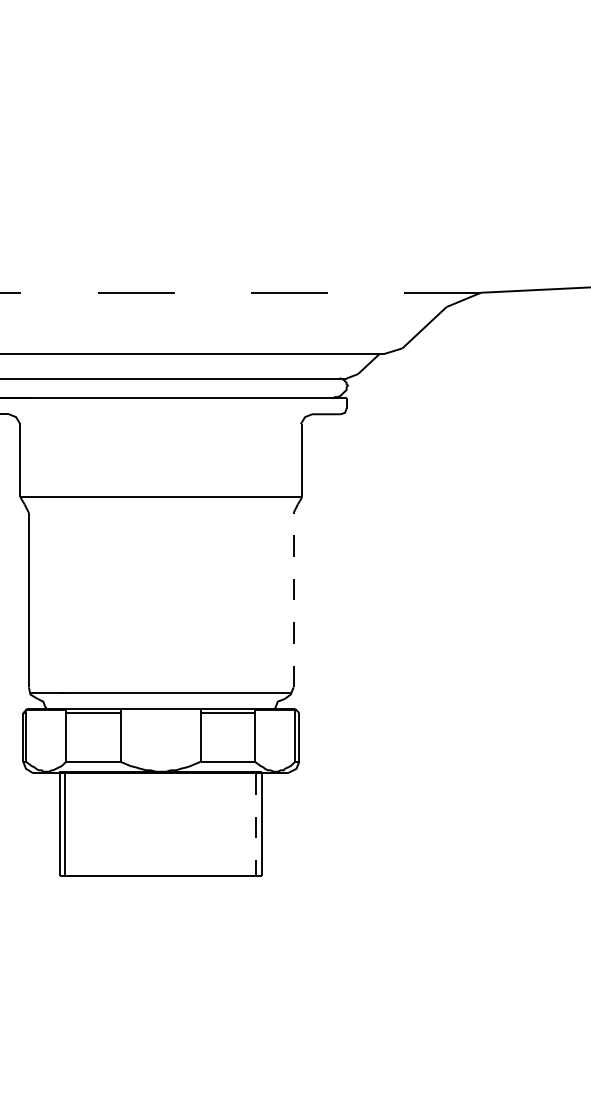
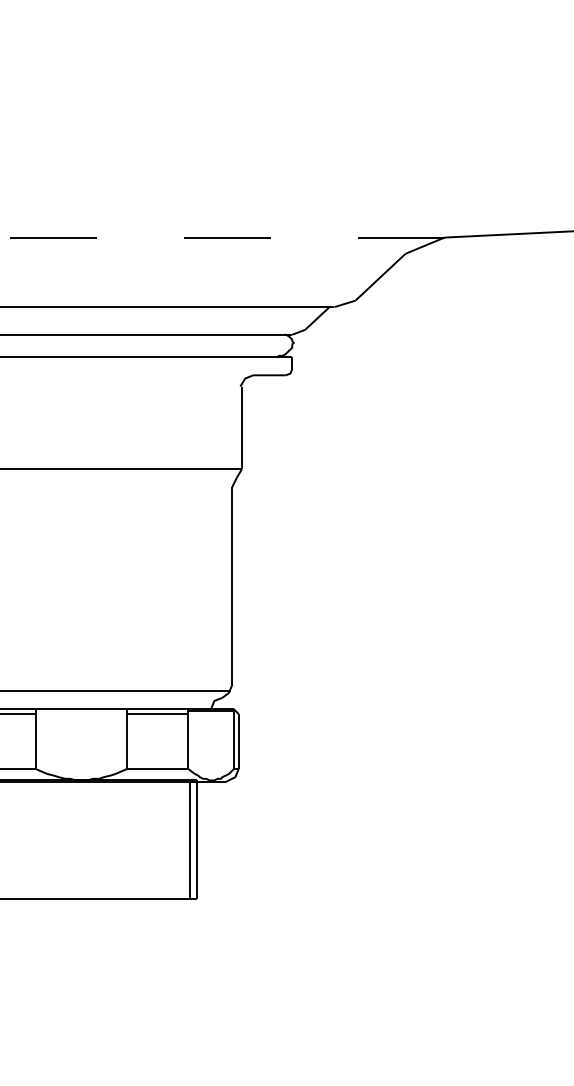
line: (293, 599) -> (232, 585), dashed -> solid
line: (256, 825) -> (190, 841), dashed -> solid

